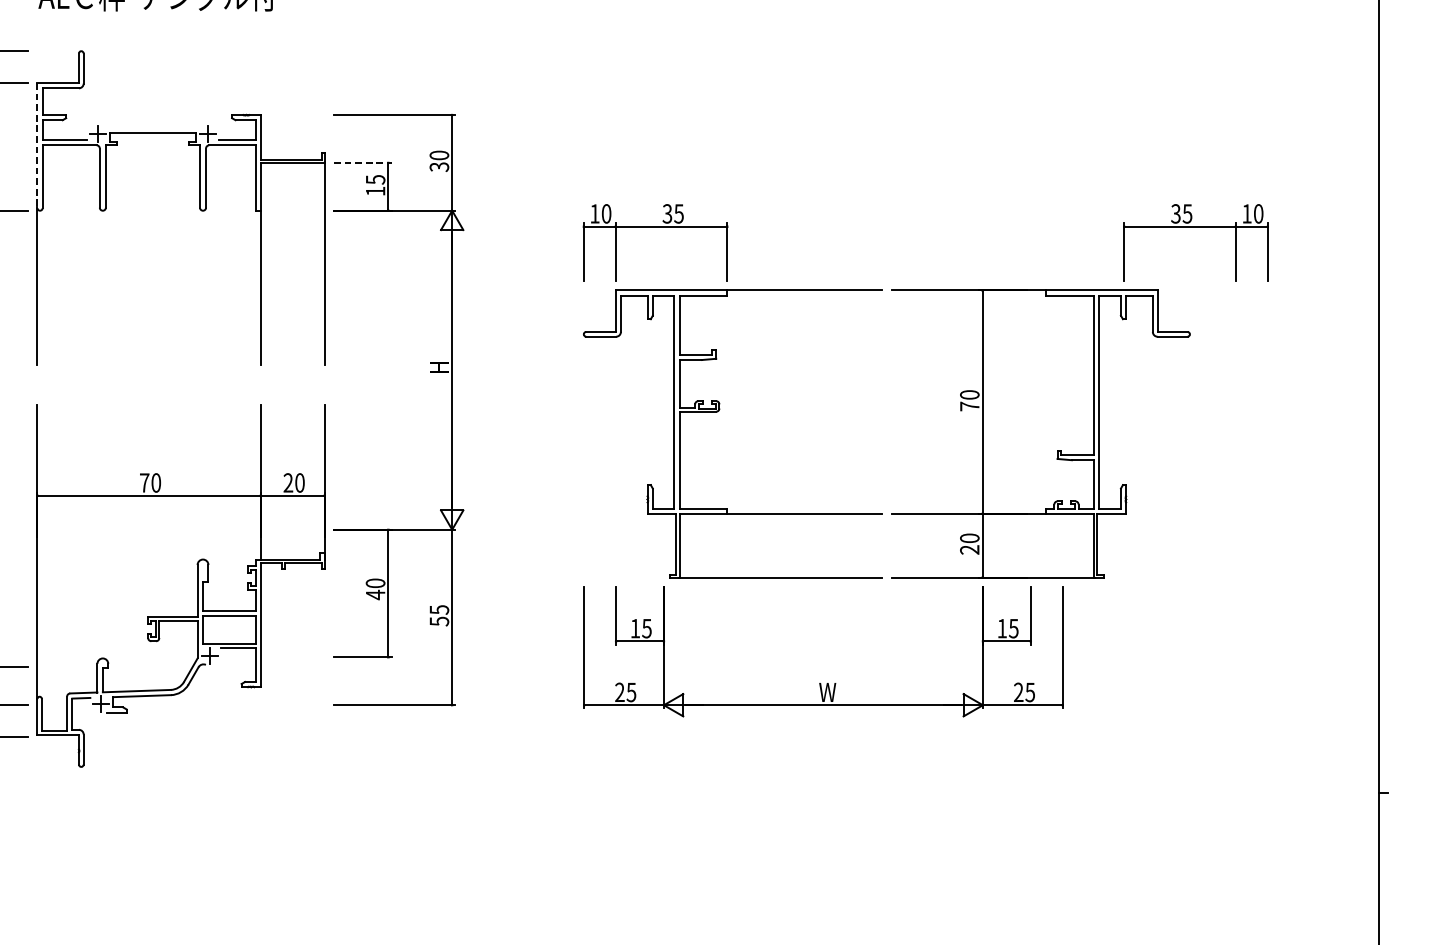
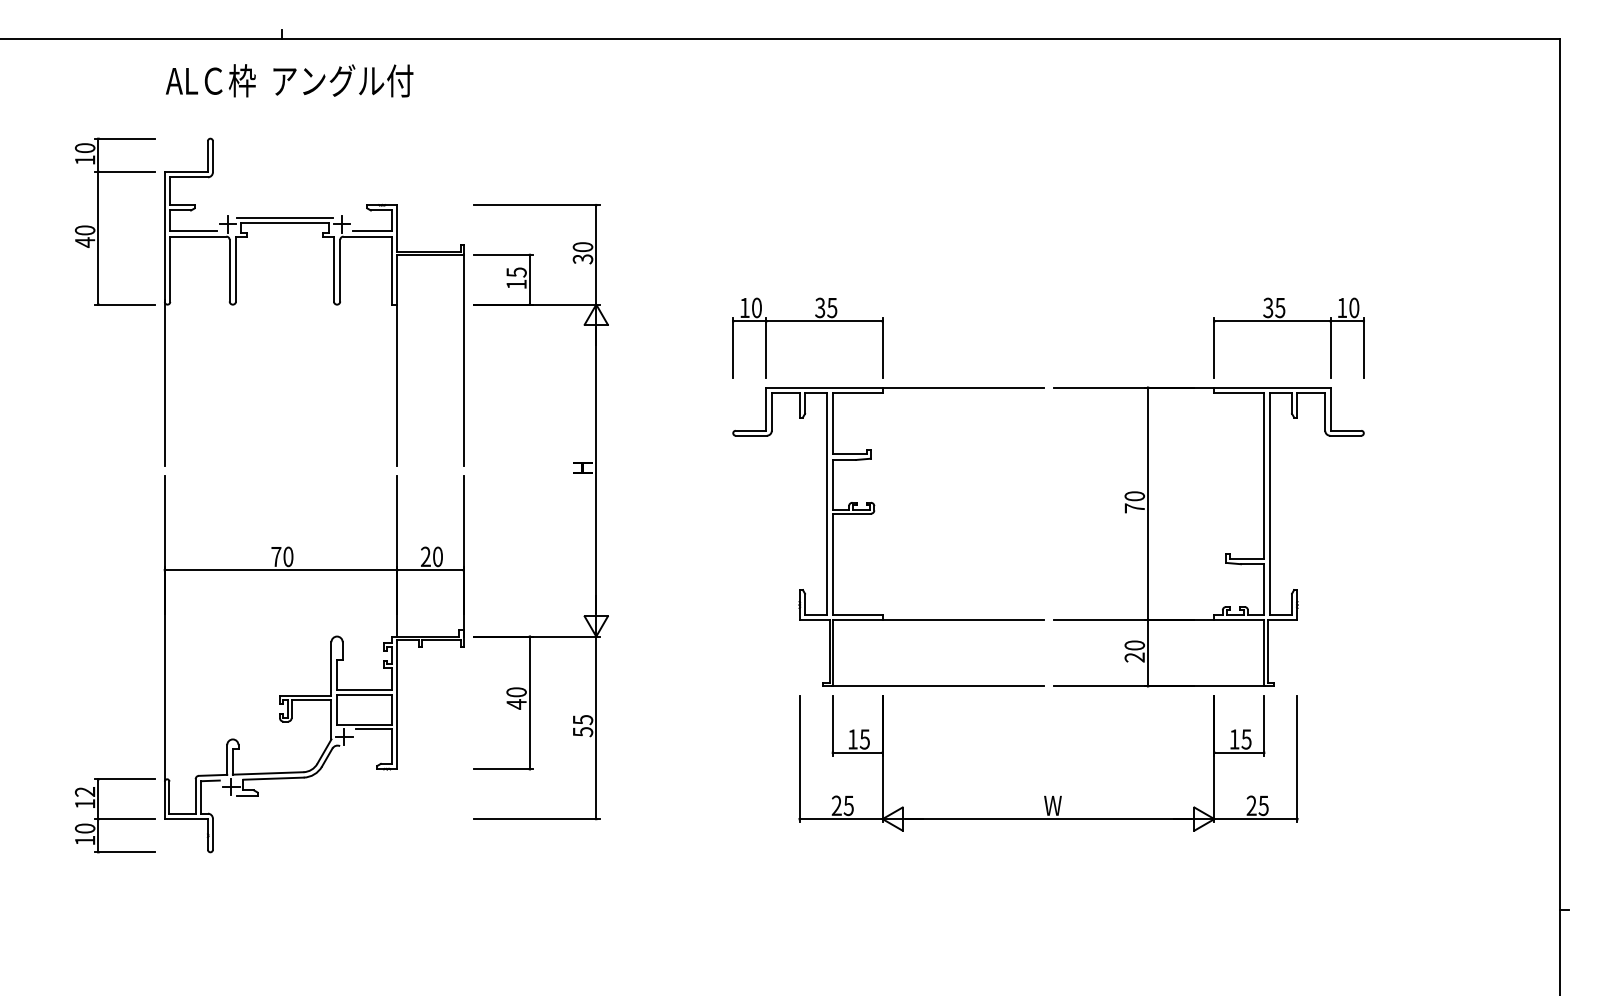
line: (152, 126) -> (284, 217), added
line: (37, 146) -> (164, 237), dashed -> solid
line: (362, 162) -> (503, 254), dashed -> solid
part: (1195, 226) -> (1288, 321), moved
part: (180, 586) -> (313, 664), moved
part: (821, 683) -> (1046, 796), moved

